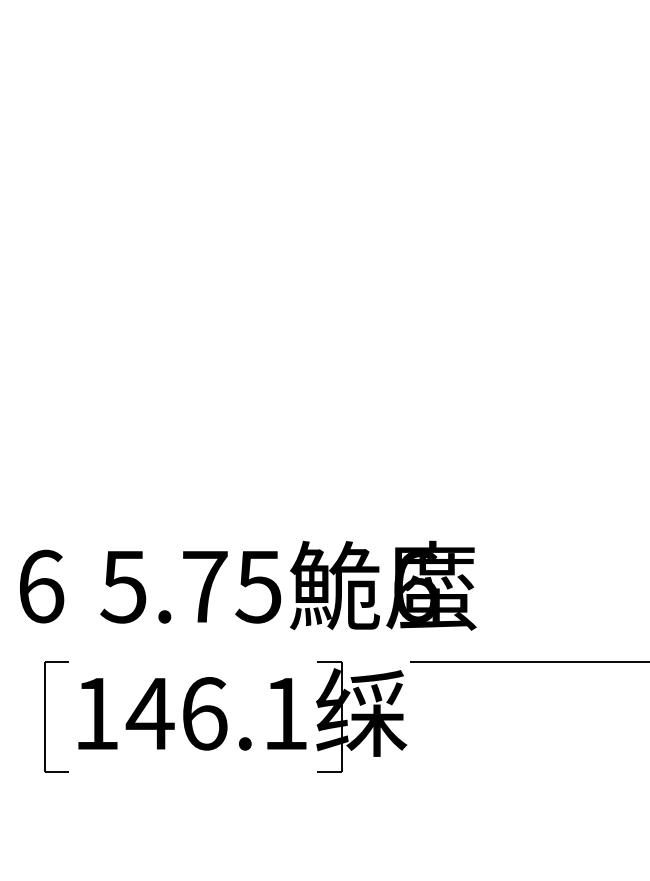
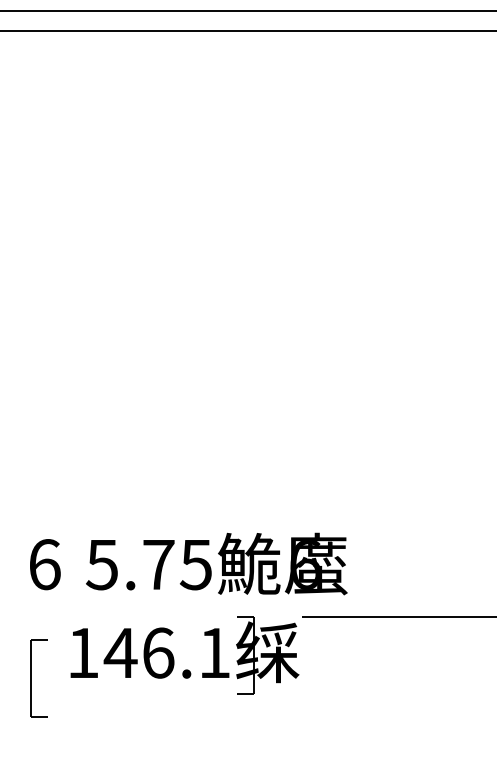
part: (45, 717) -> (31, 678), moved

